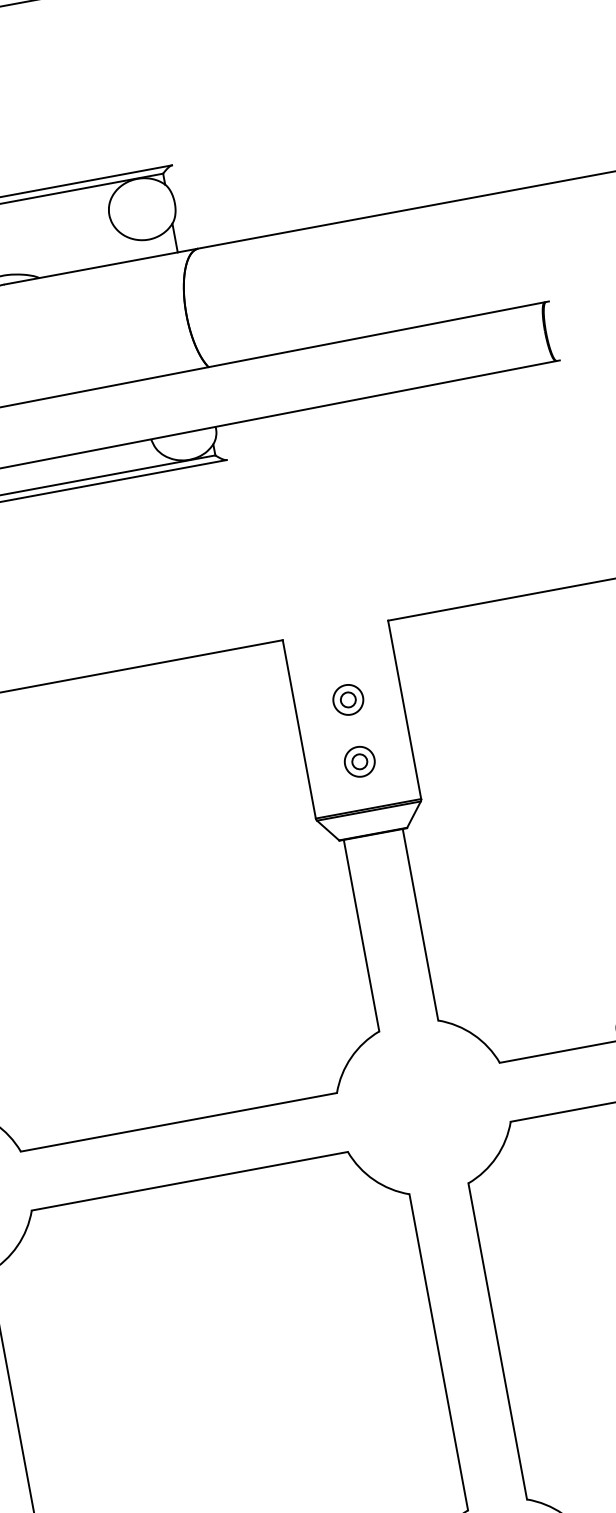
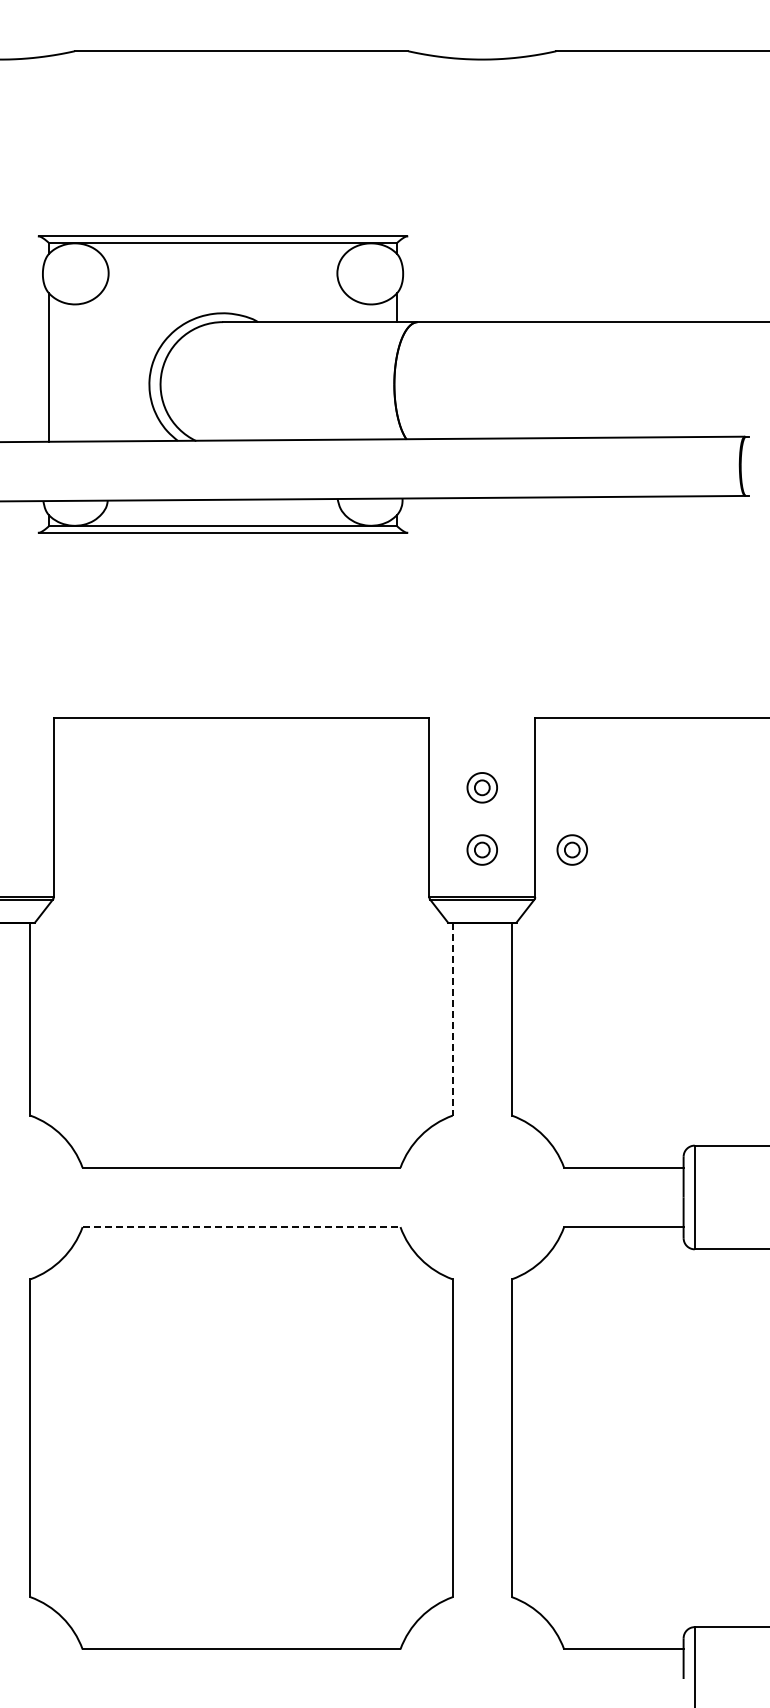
part: (448, 744) -> (571, 849), added
line: (361, 935) -> (452, 1019), solid -> dashed
line: (189, 1181) -> (241, 1227), solid -> dashed

